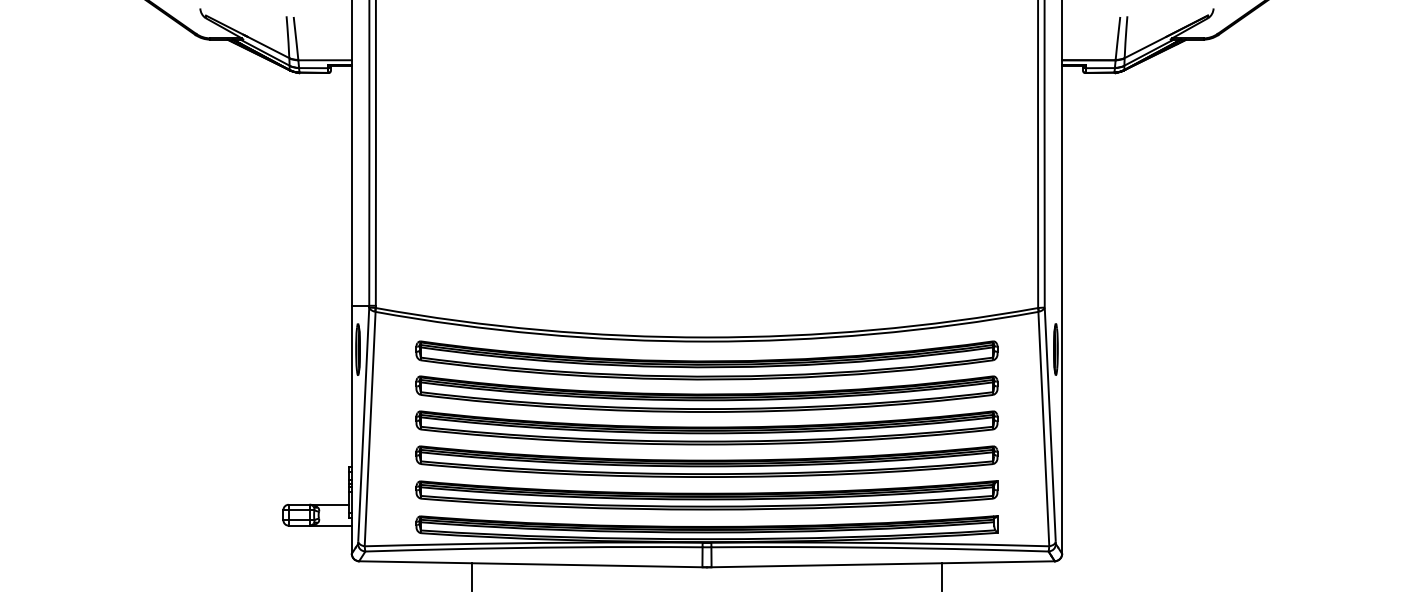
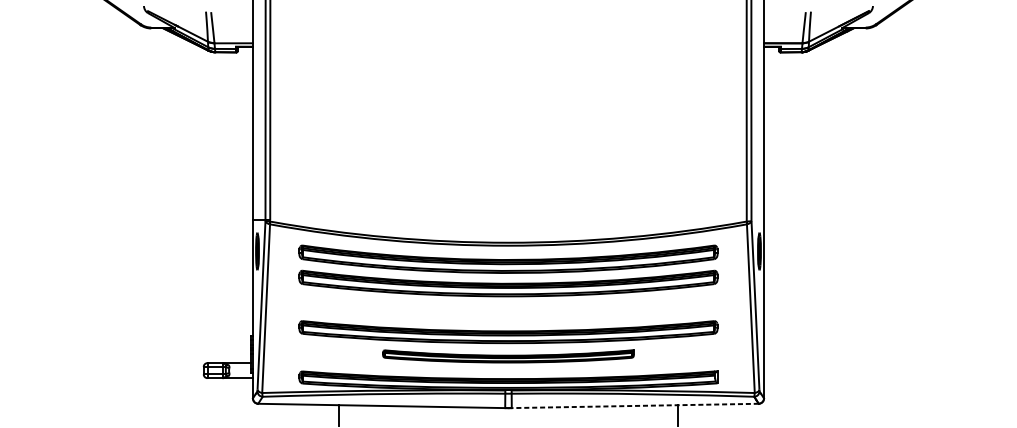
part: (706, 427) -> (508, 307), removed
part: (706, 495) -> (508, 356), size x0.6
line: (880, 564) -> (633, 406), solid -> dashed

